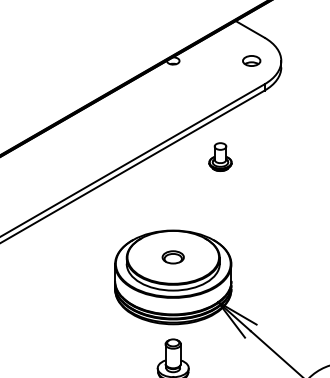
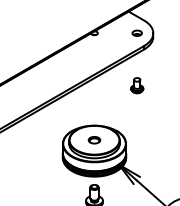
part: (220, 156) -> (137, 85), moved

